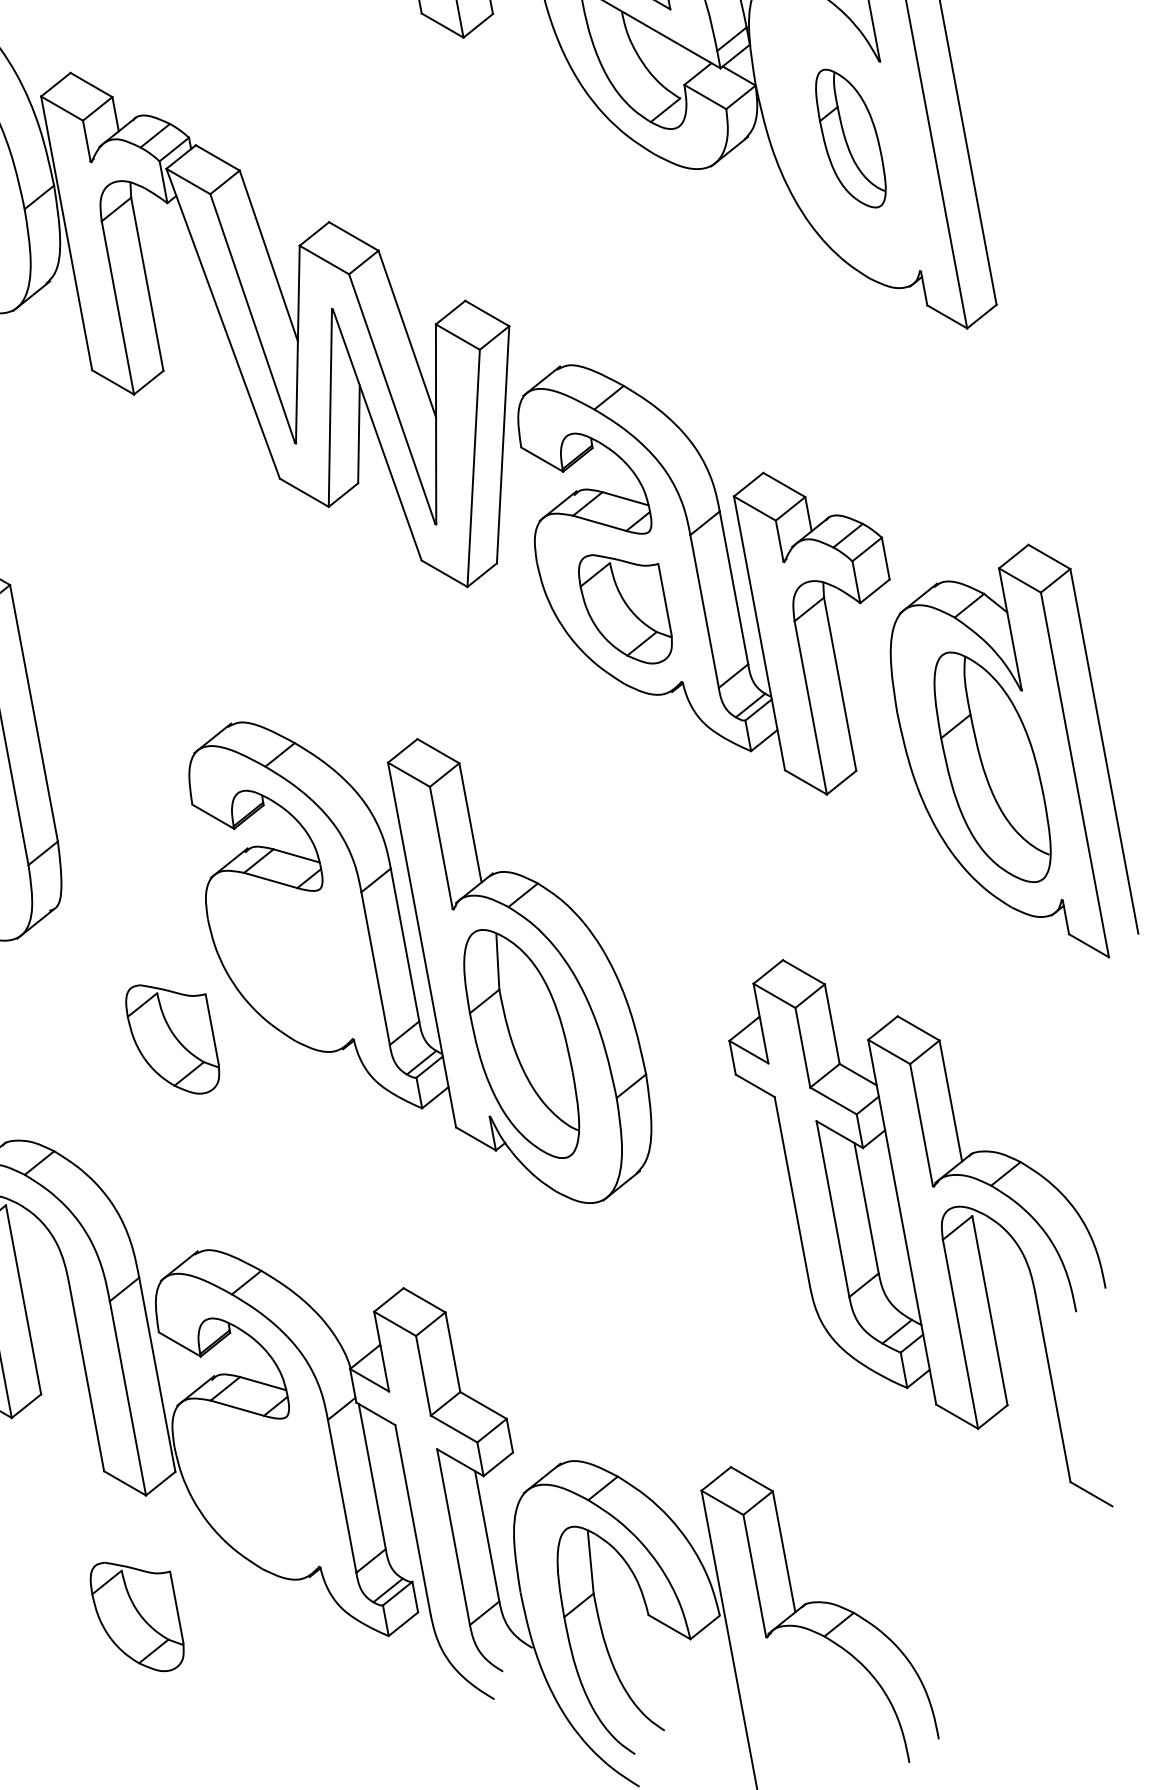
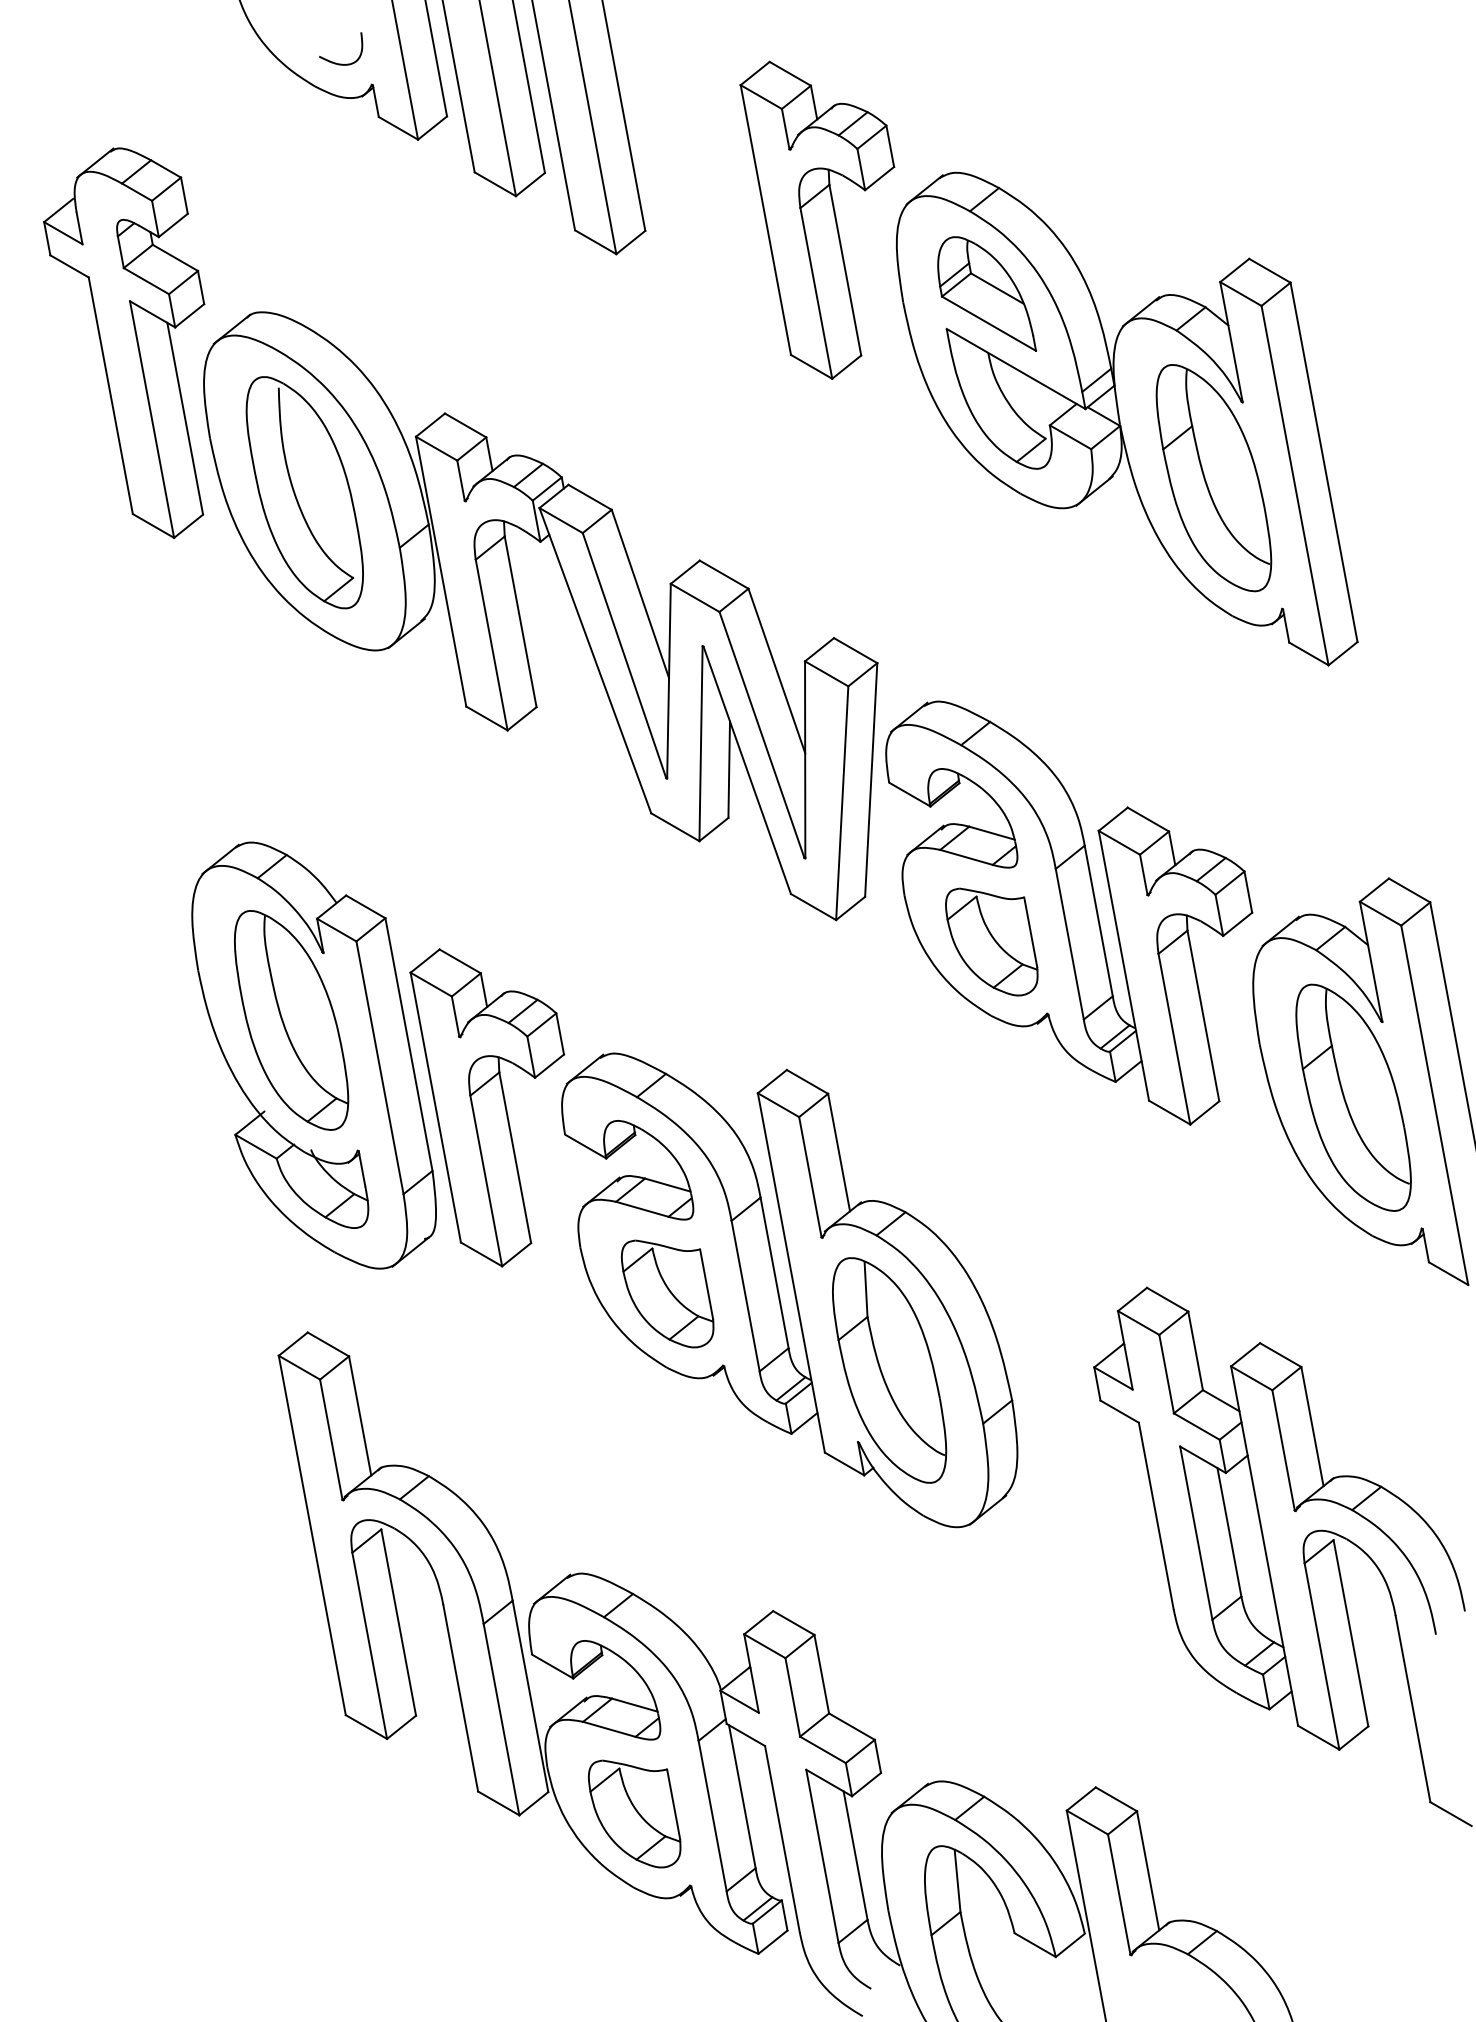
part: (850, 138) -> (1213, 478), size x1.67
part: (113, 777) -> (487, 1107), added
part: (172, 1038) -> (667, 1293), moved
part: (137, 1616) -> (634, 1813), moved

